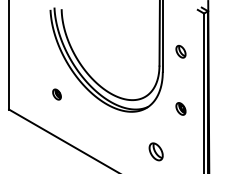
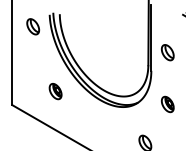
part: (31, 22) -> (32, 26), added
part: (180, 51) -> (167, 52), size x1.43
part: (56, 94) -> (55, 91), size x1.67
part: (180, 108) -> (167, 104), size x1.43

